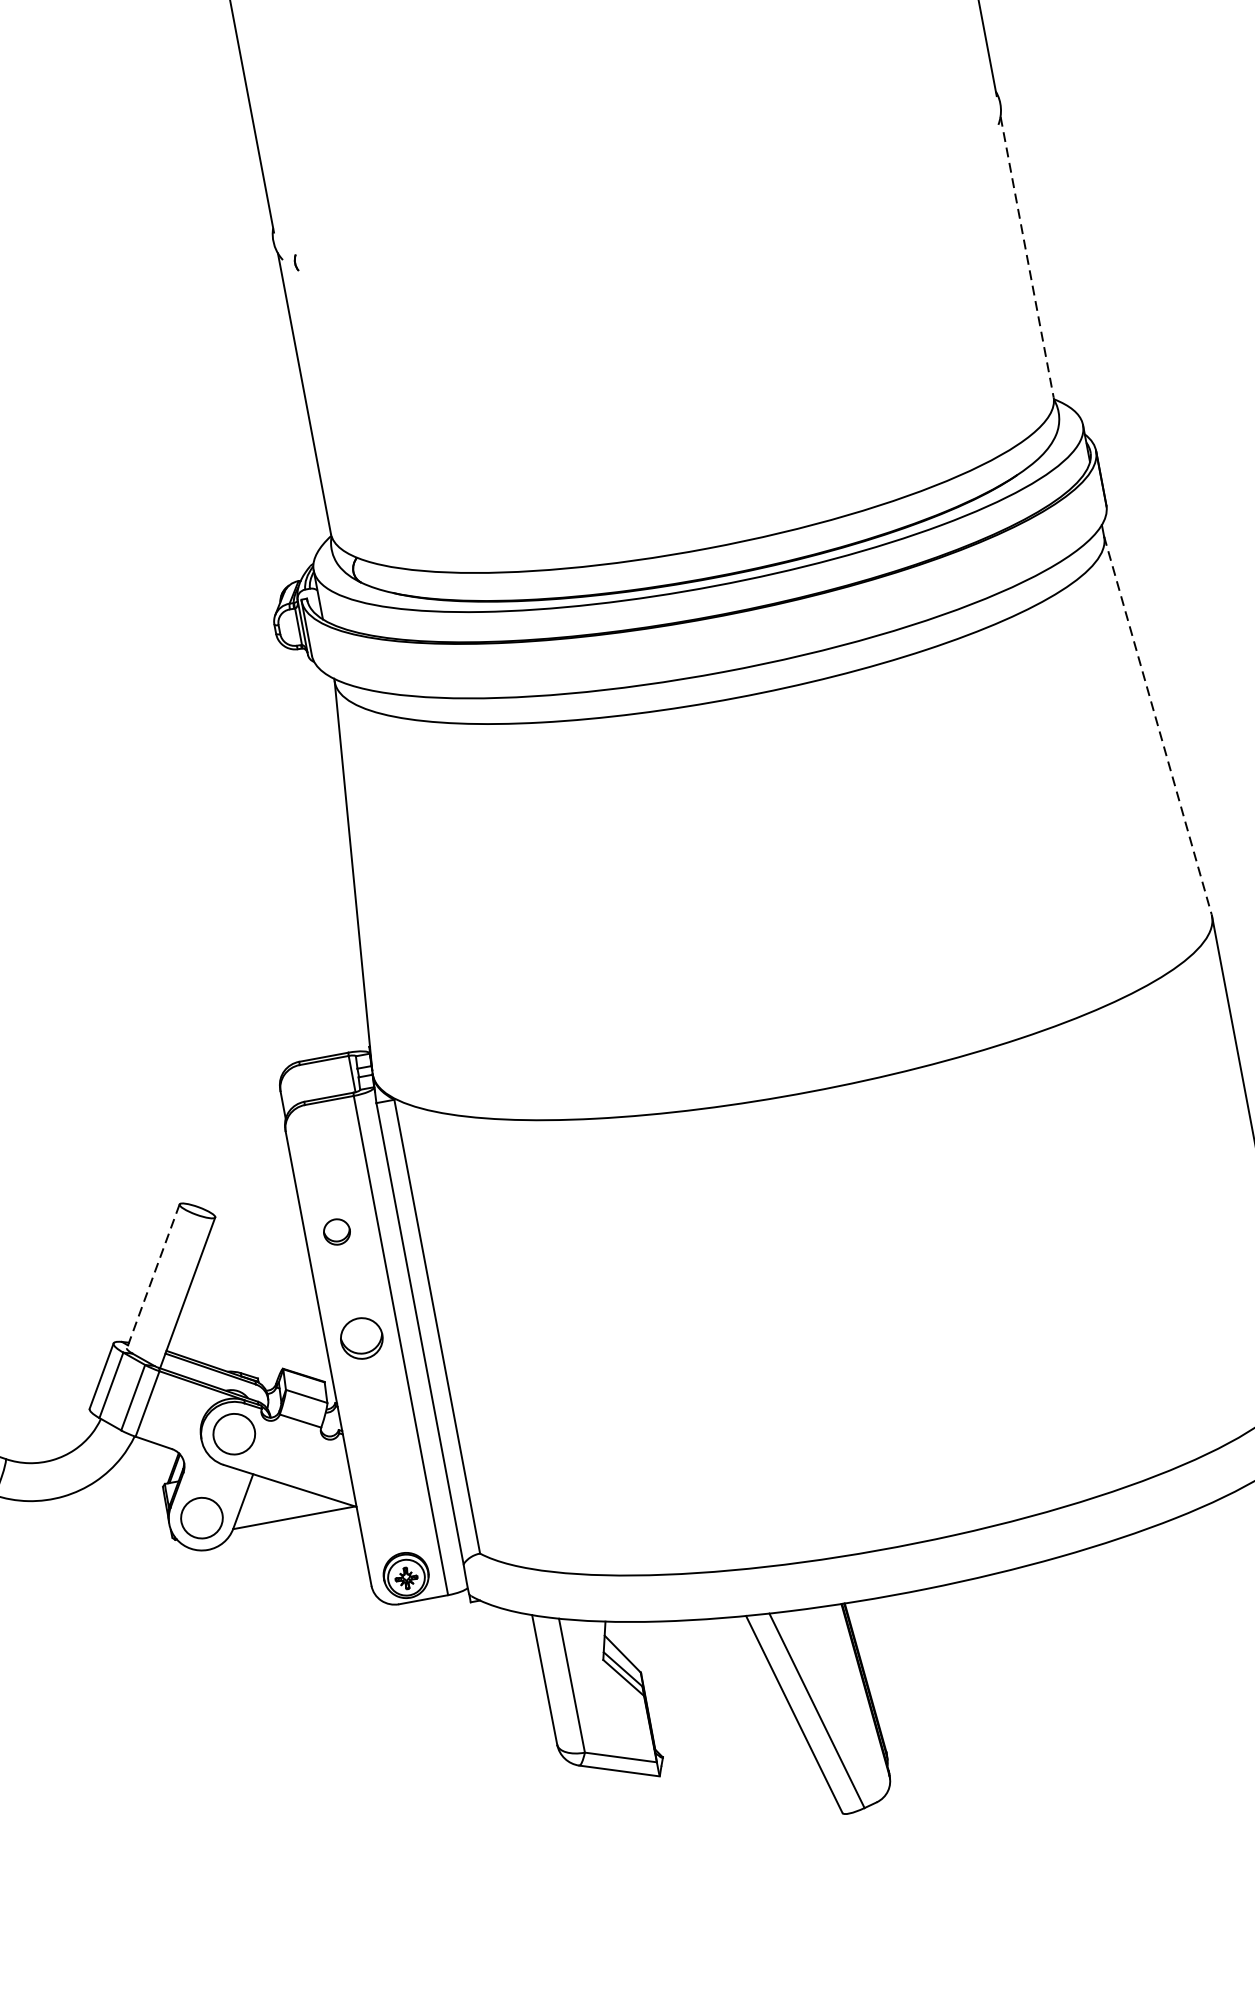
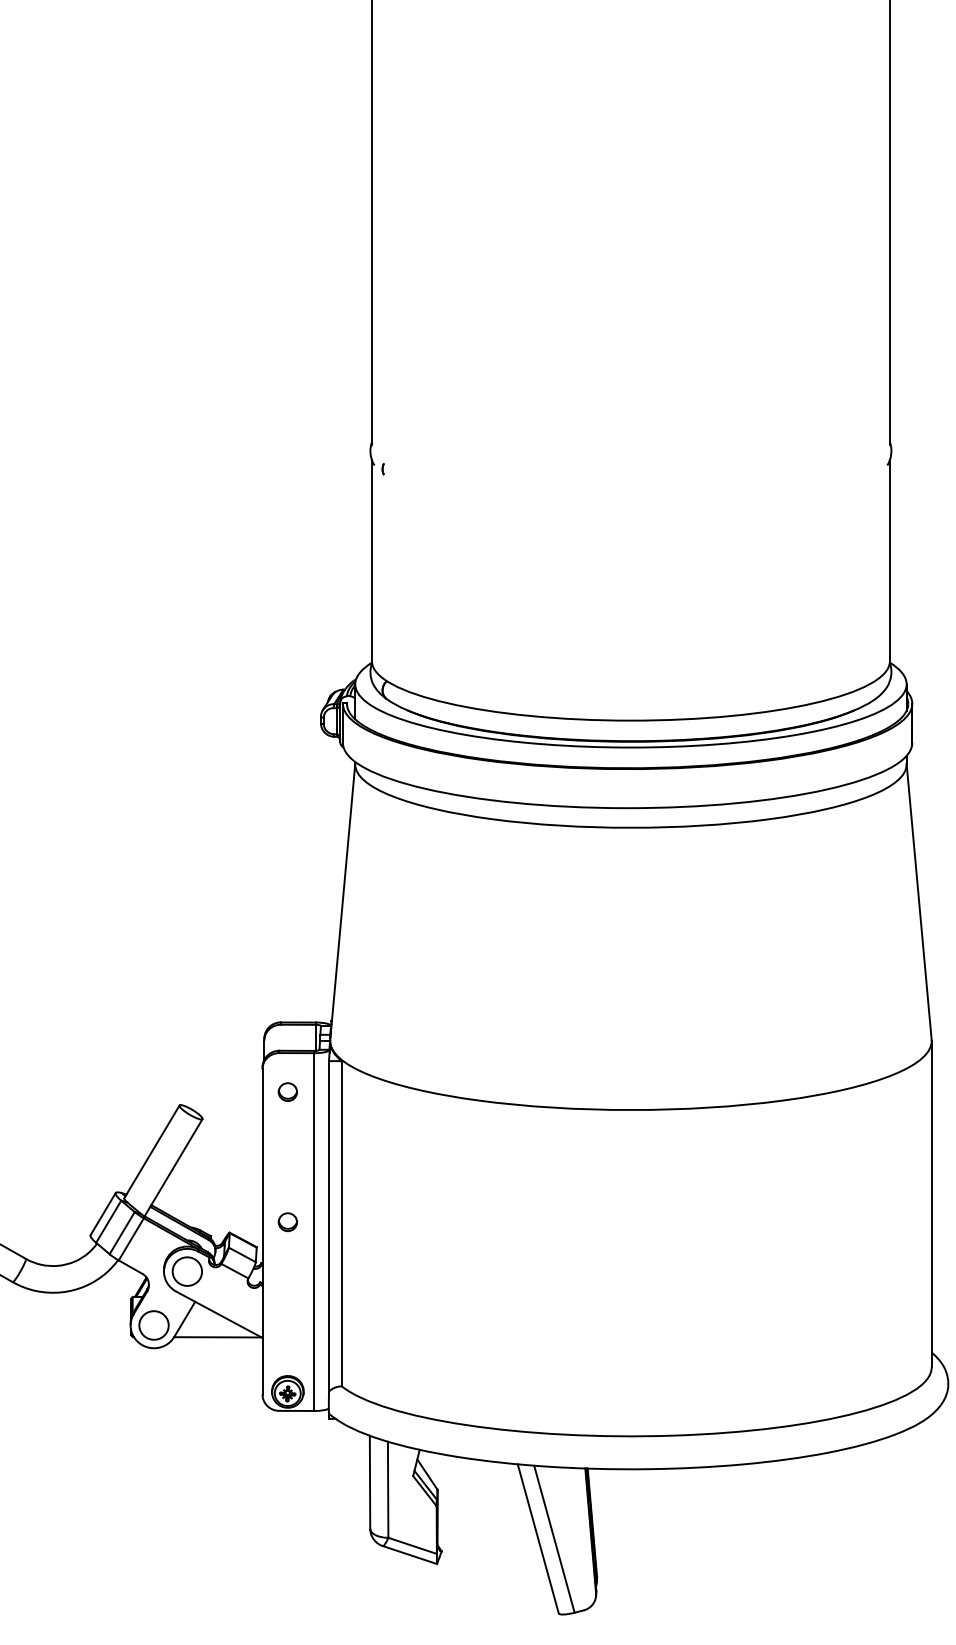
line: (1026, 258) -> (889, 561), dashed -> solid
line: (1158, 726) -> (919, 902), dashed -> solid
part: (336, 1231) -> (287, 1091), moved
line: (152, 1276) -> (151, 1151), dashed -> solid
part: (361, 1339) -> (287, 1222), size x0.62

